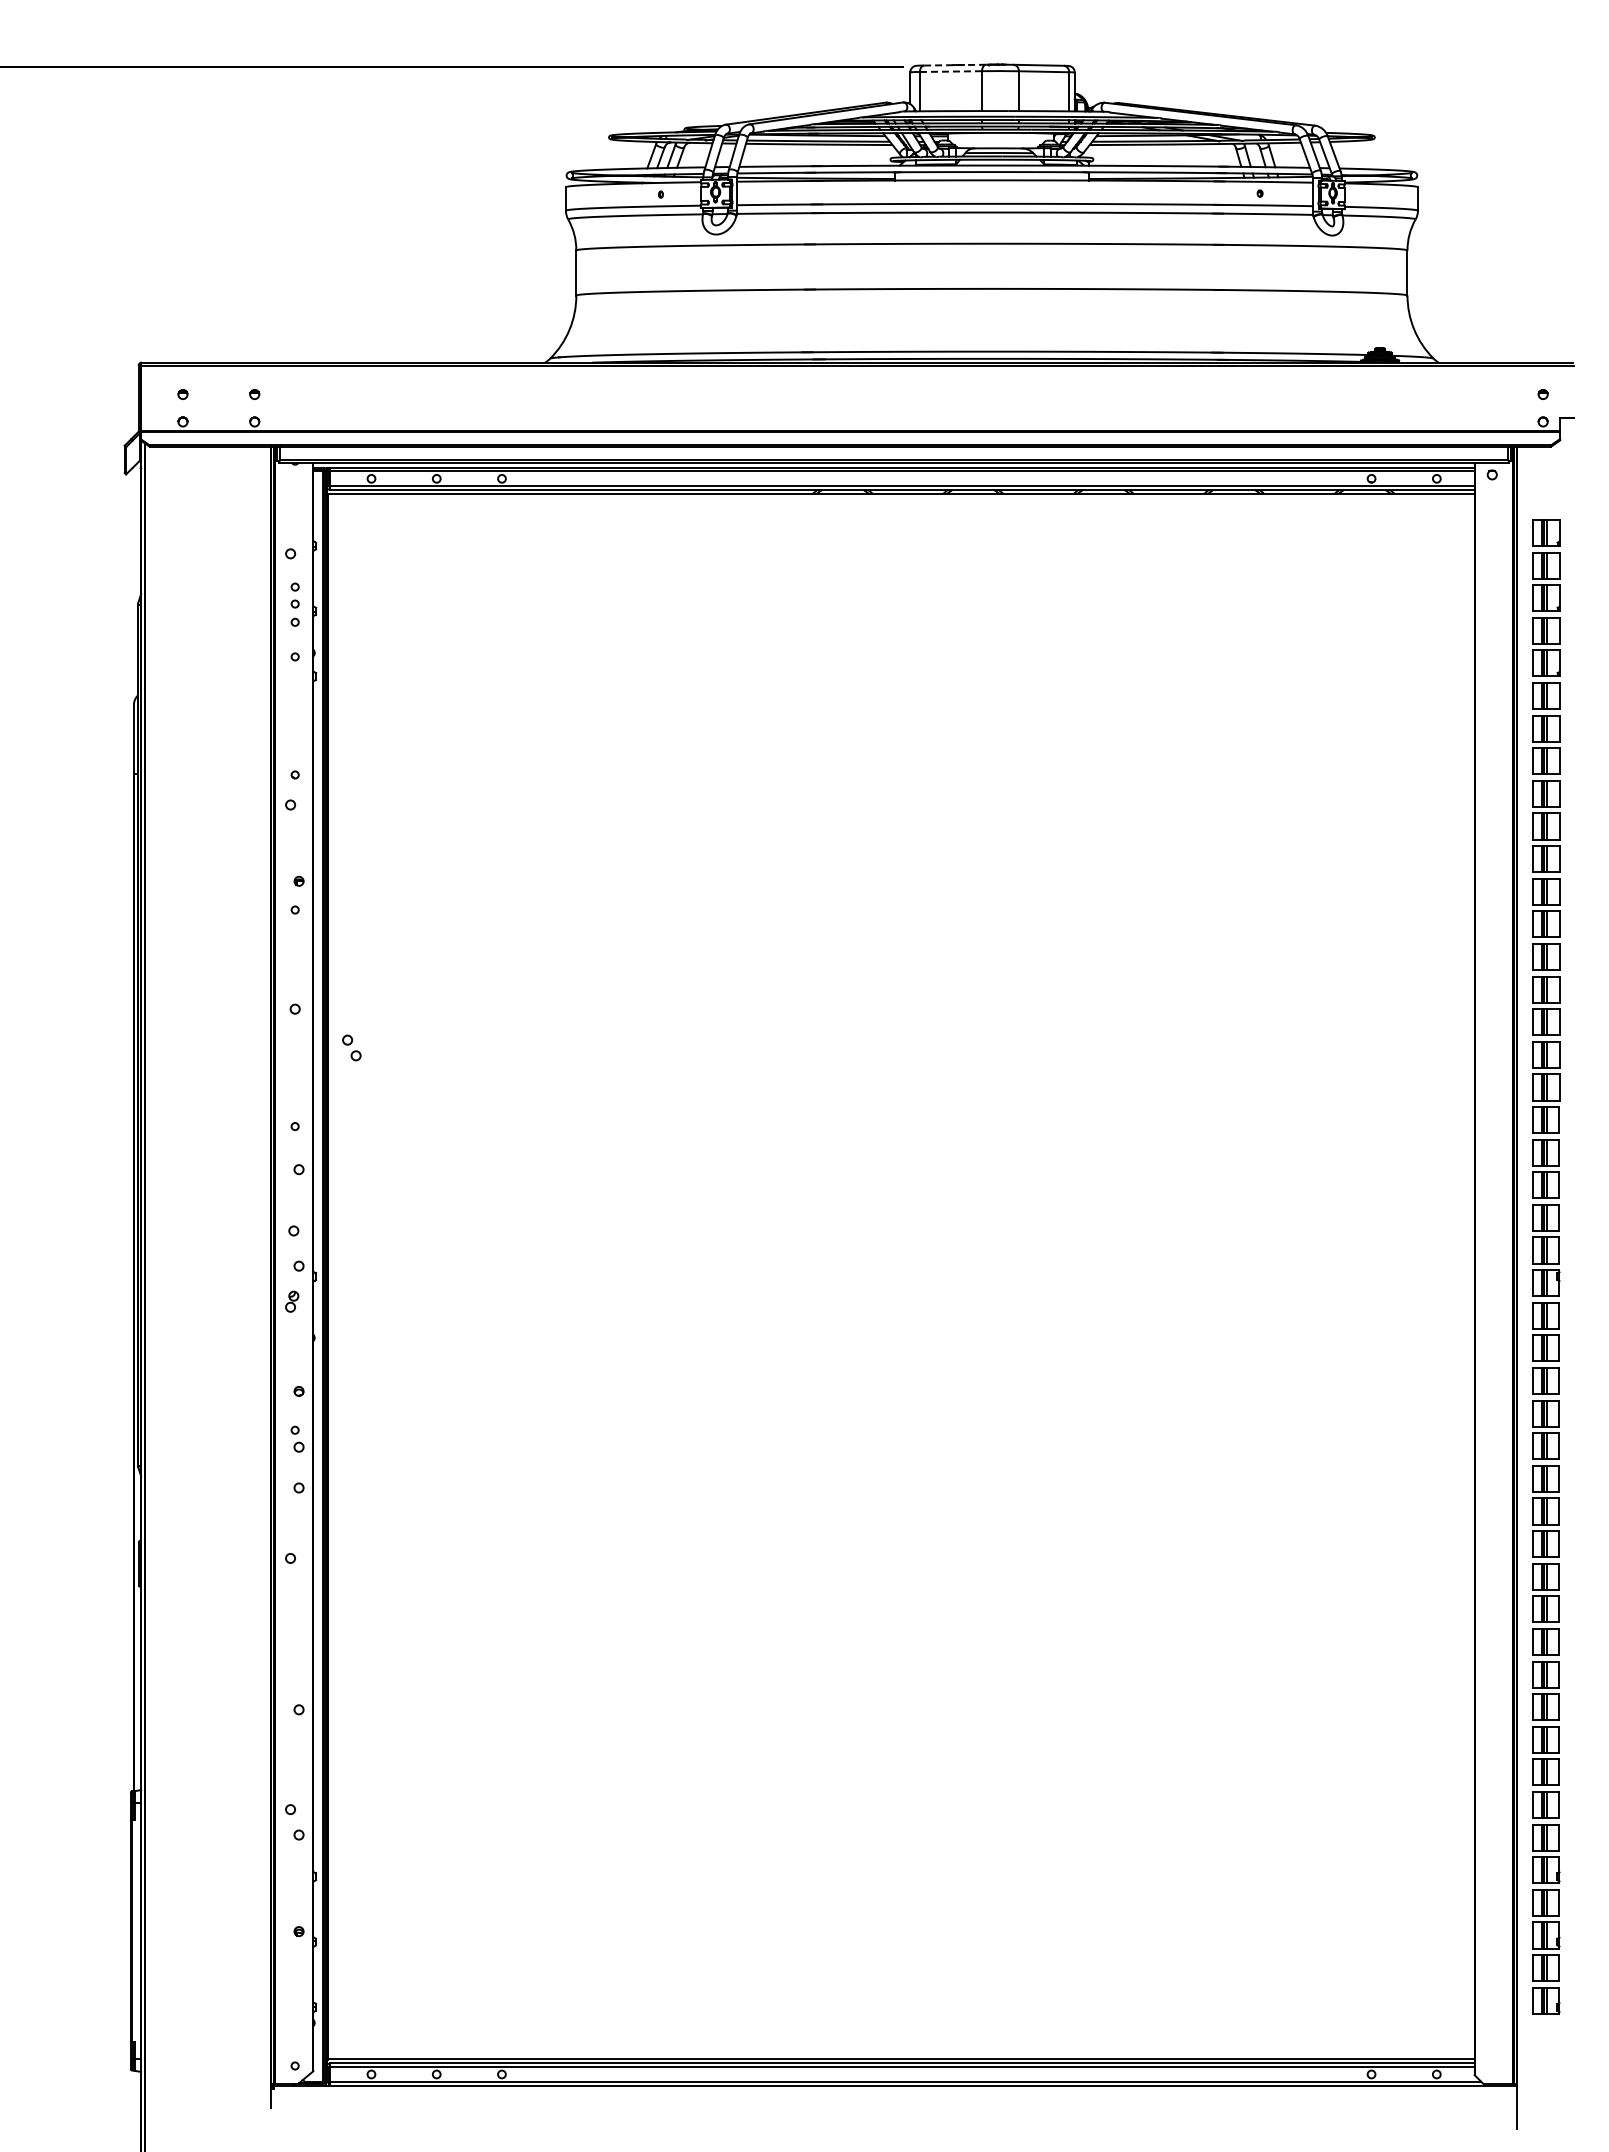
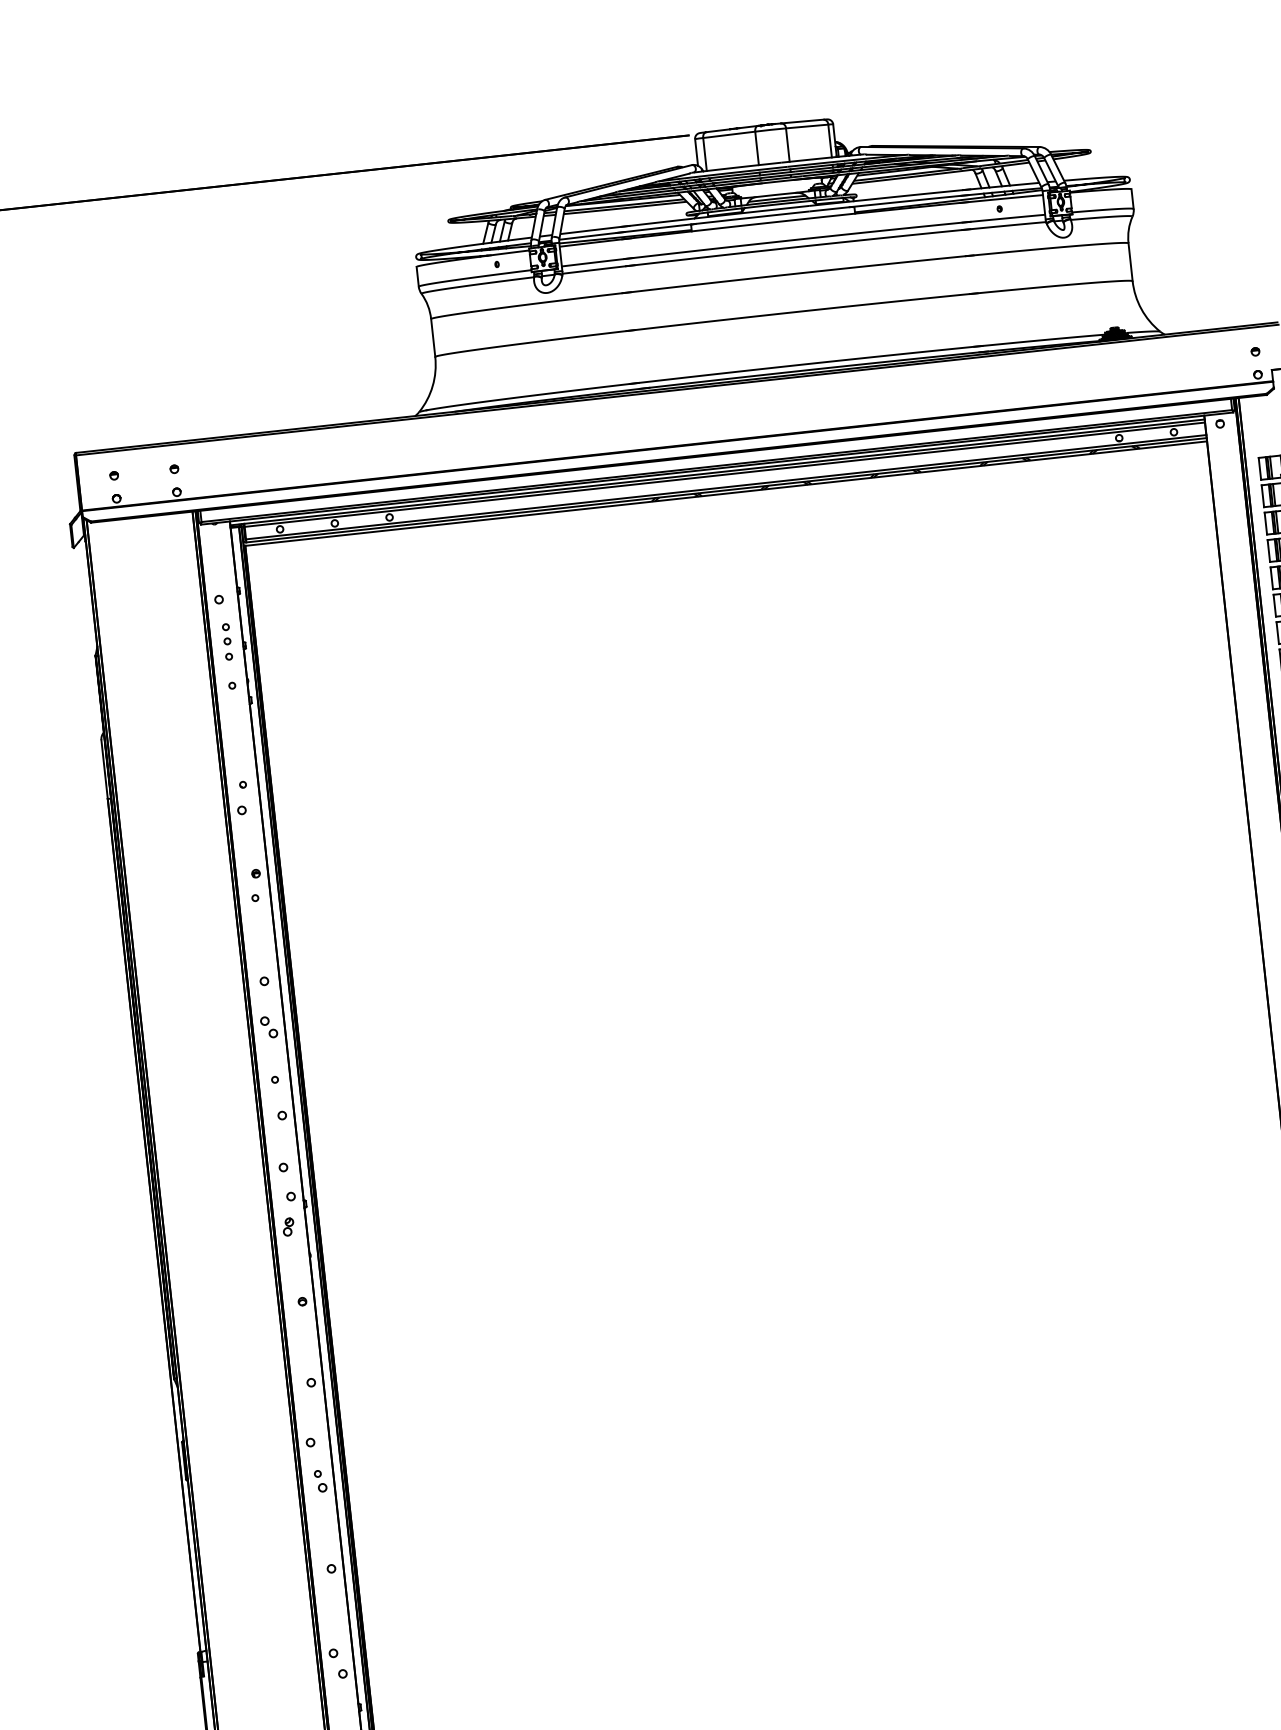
line: (954, 65) -> (731, 129), dashed -> solid
line: (951, 71) -> (729, 134), dashed -> solid
part: (351, 1047) -> (268, 1026), moved
part: (297, 1438) -> (320, 1480), moved

